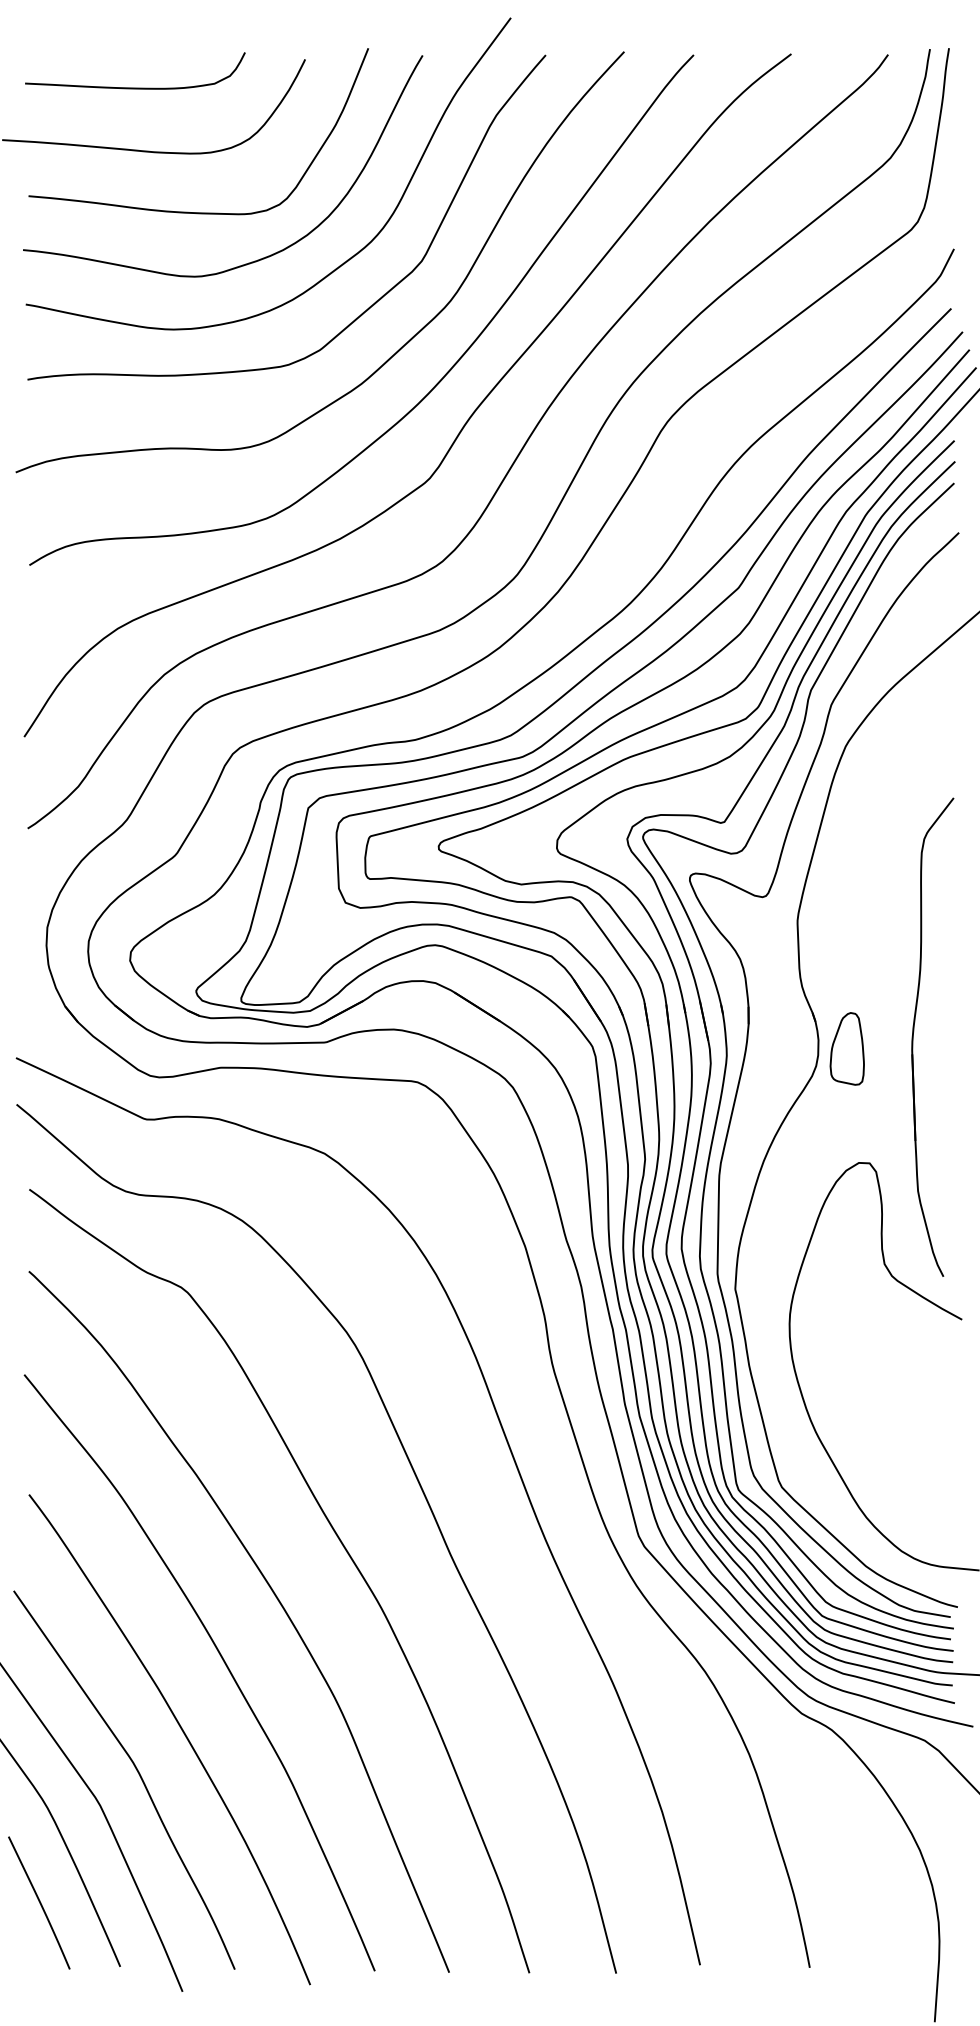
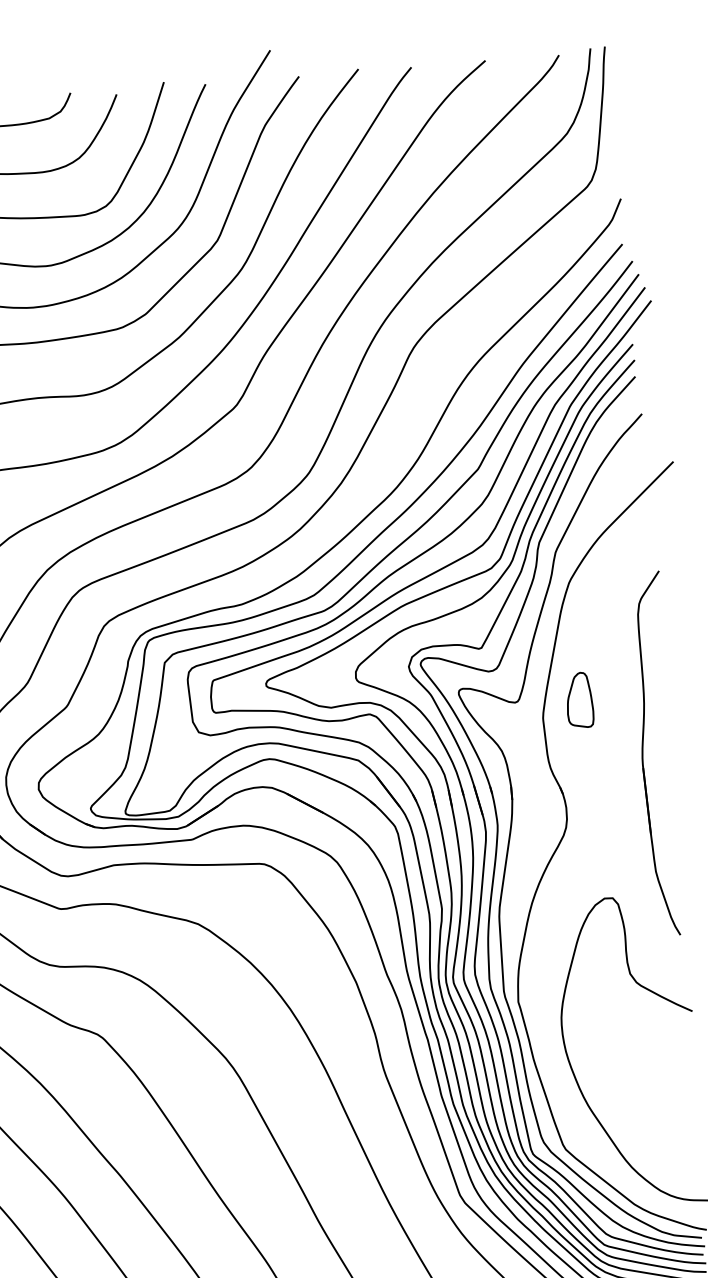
part: (914, 1031) -> (643, 750), moved
part: (846, 1048) -> (579, 700), moved

